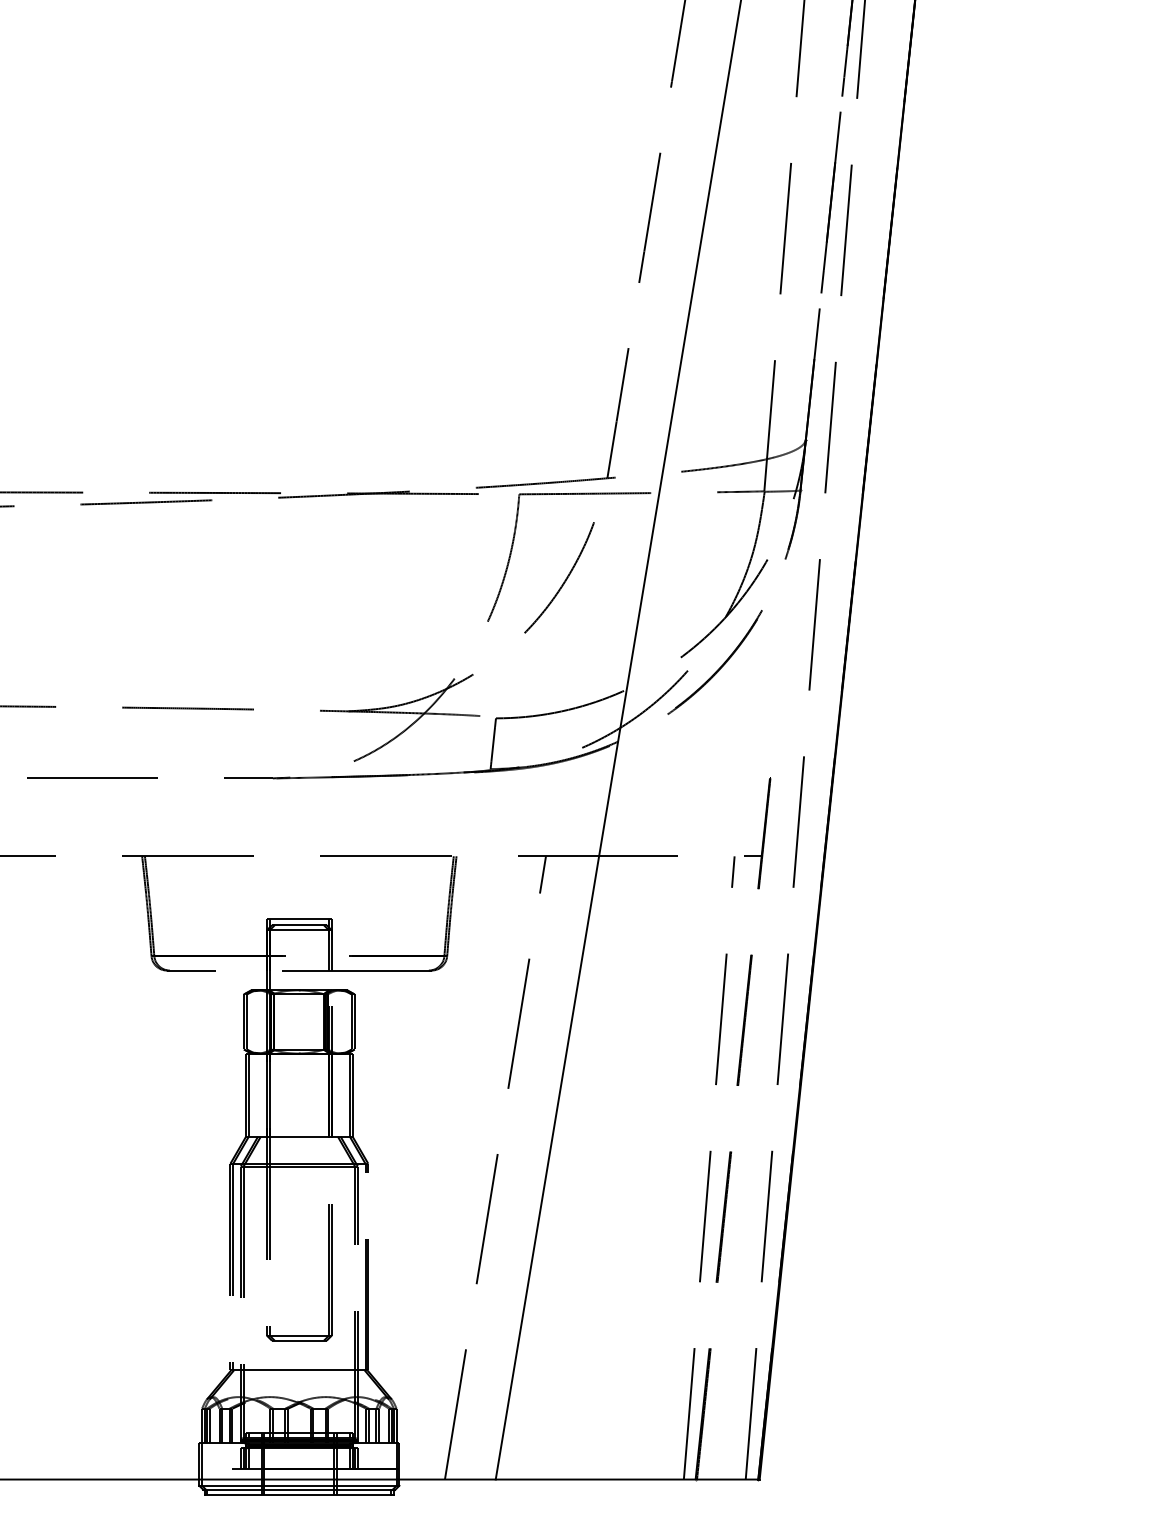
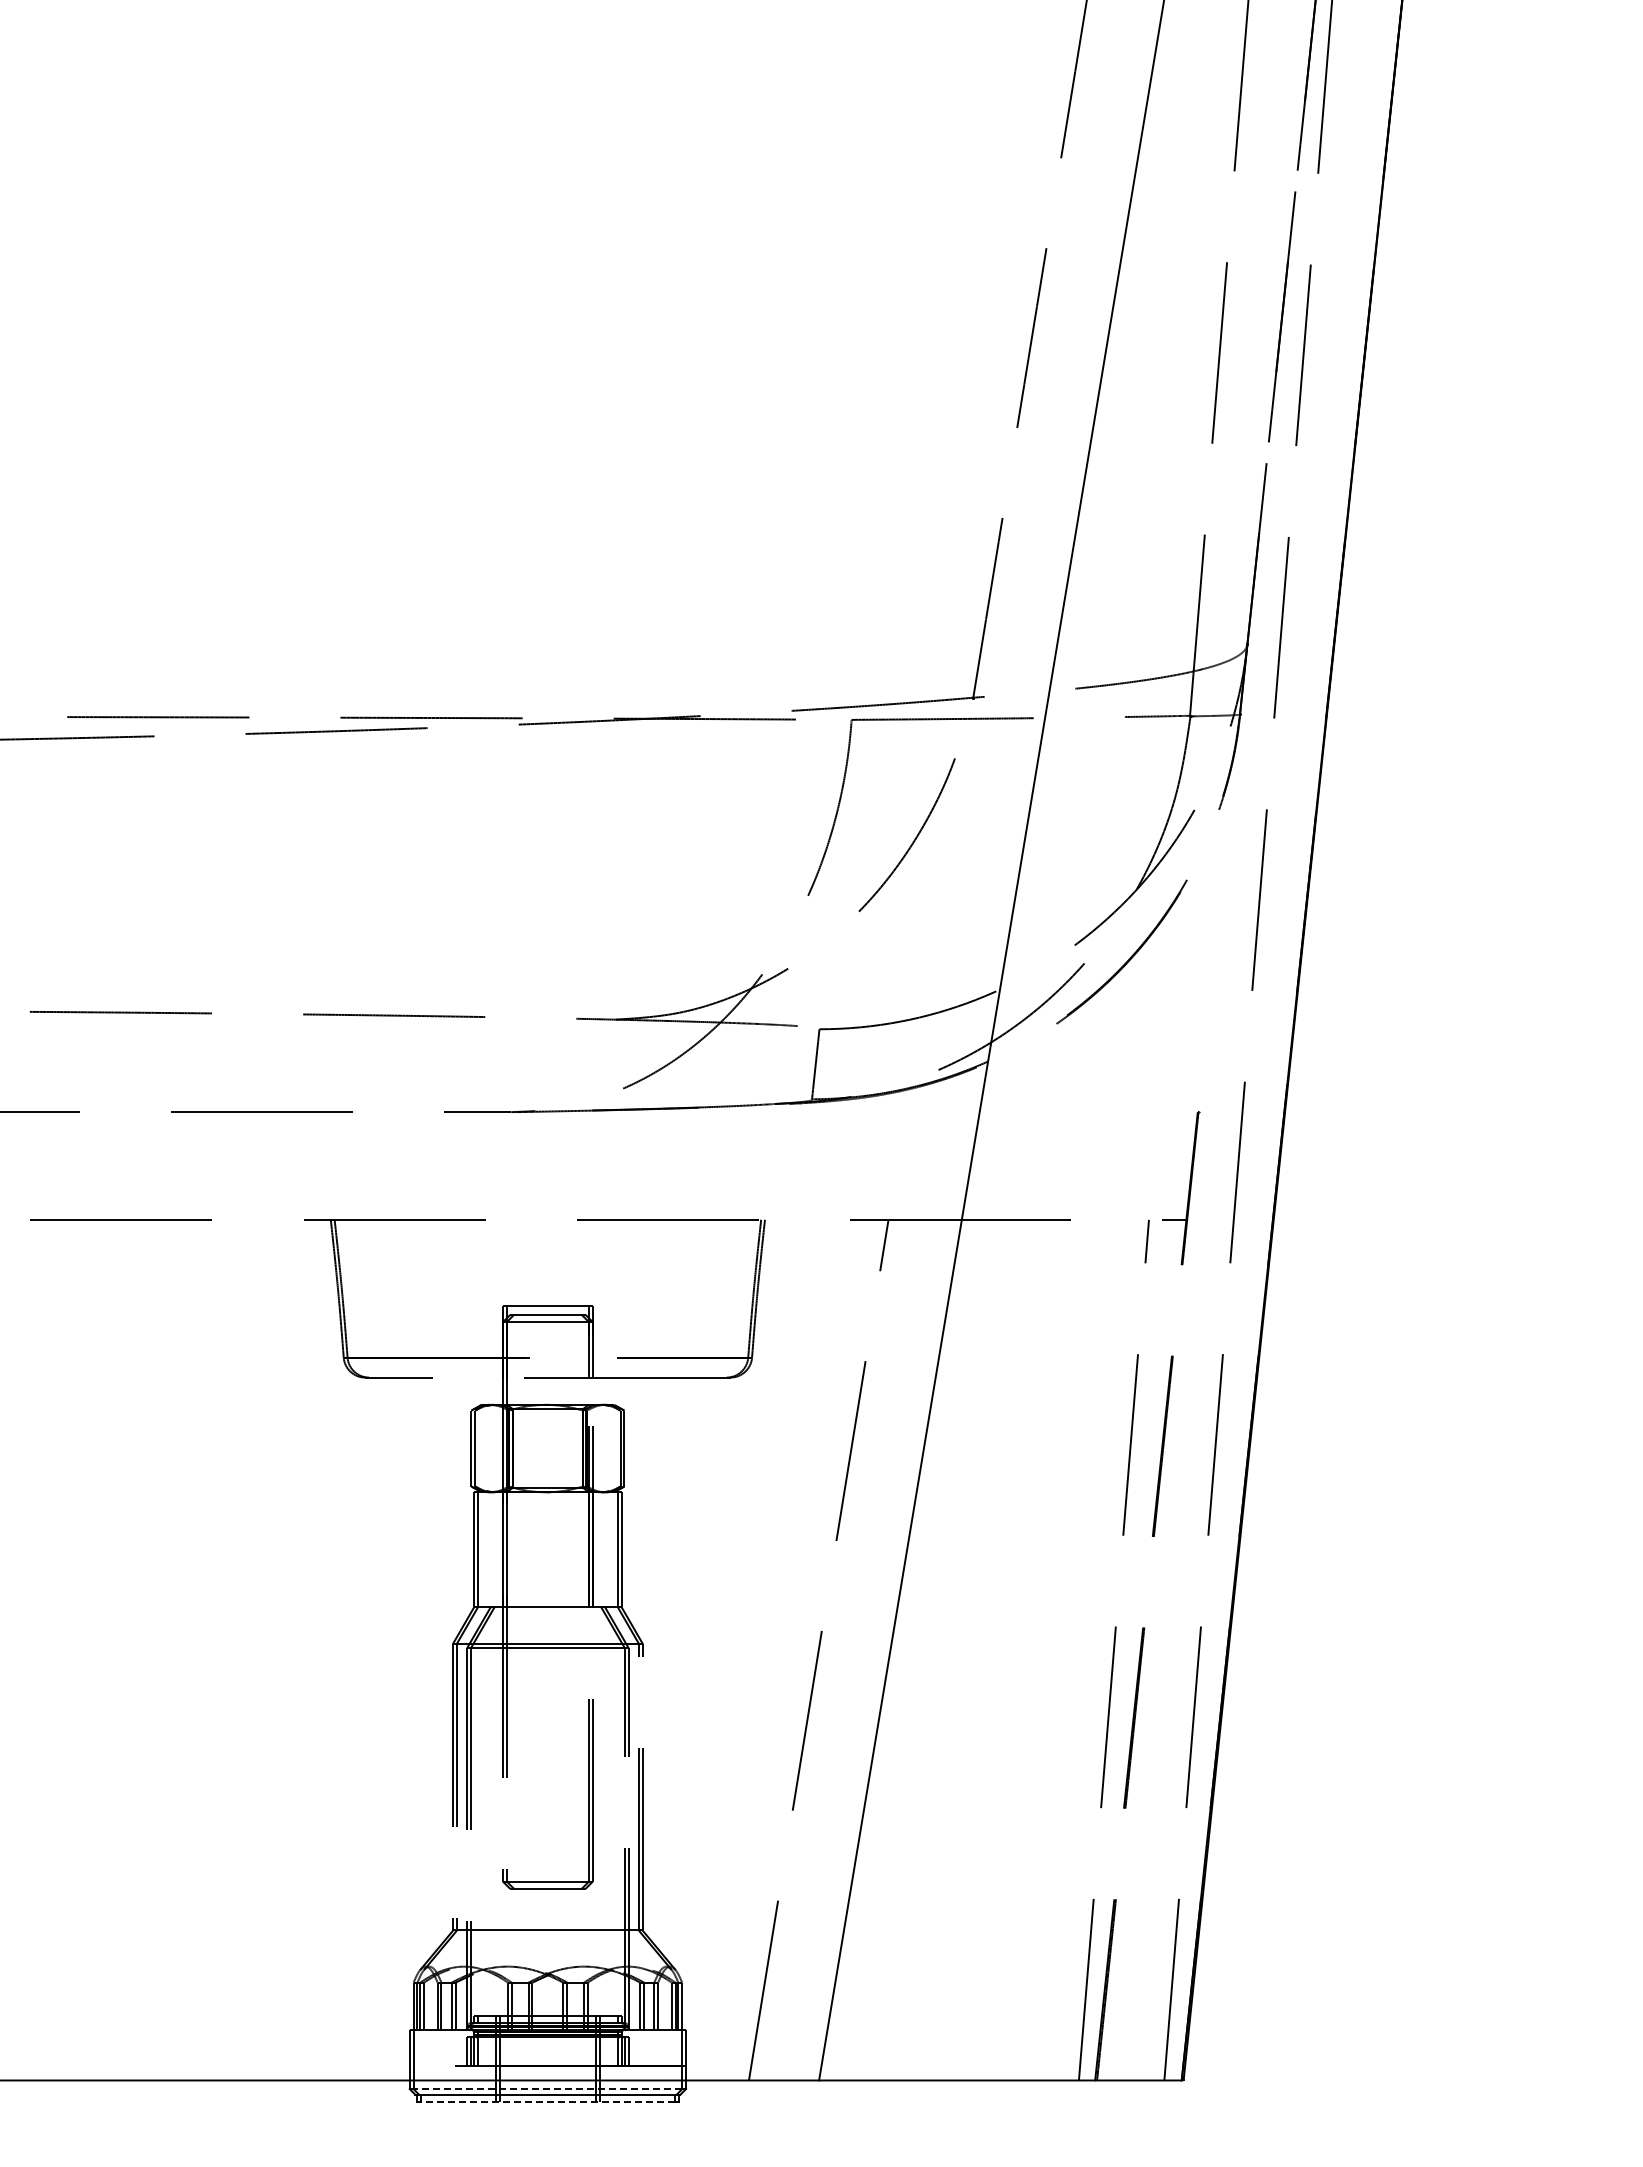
line: (297, 1486) -> (545, 2089), solid -> dashed
line: (297, 1494) -> (545, 2101), solid -> dashed

